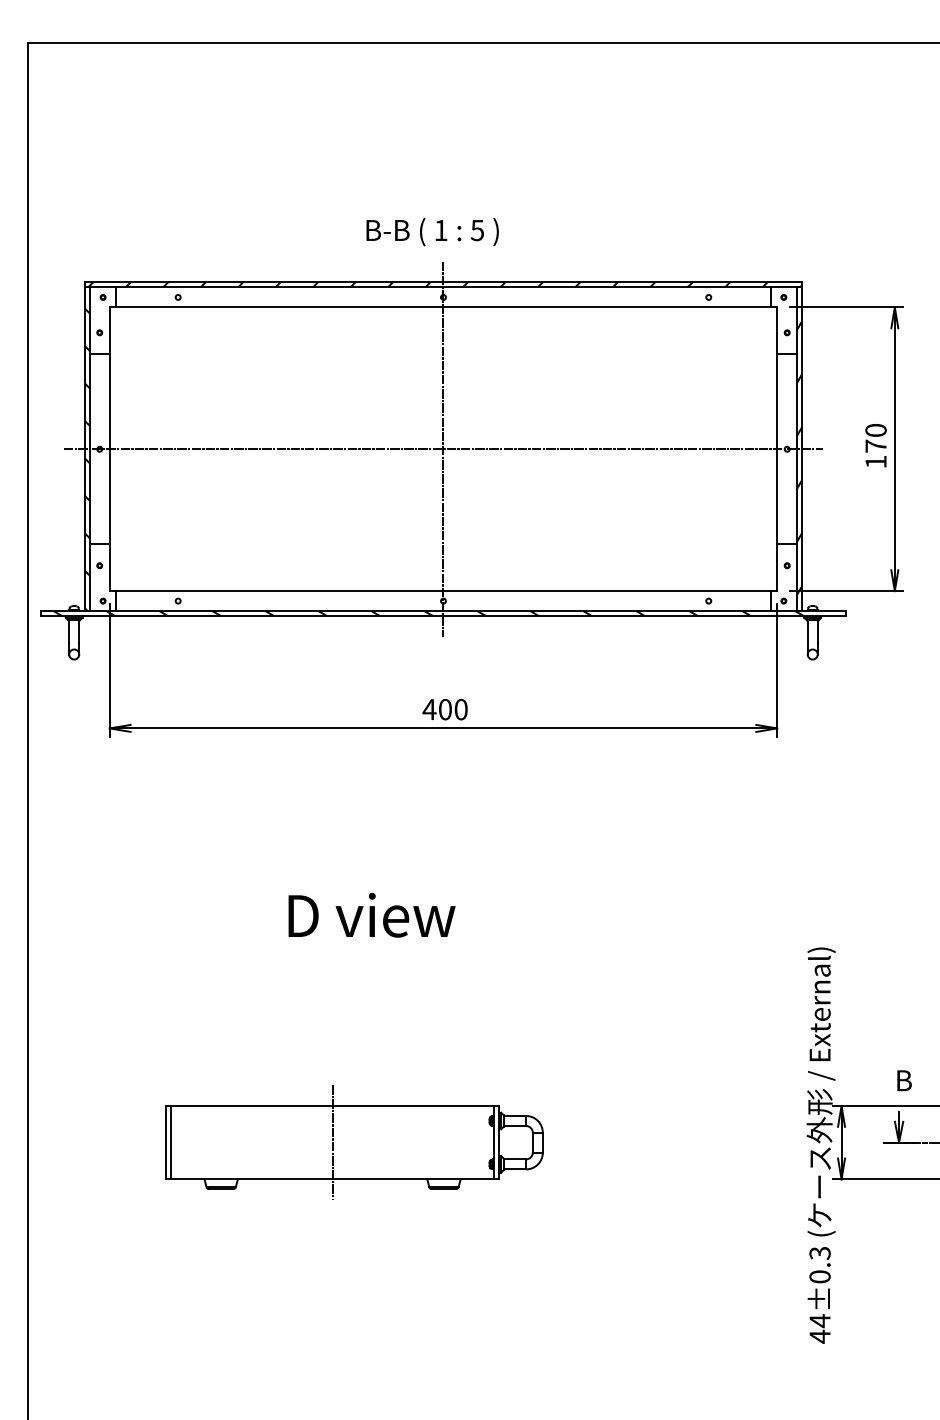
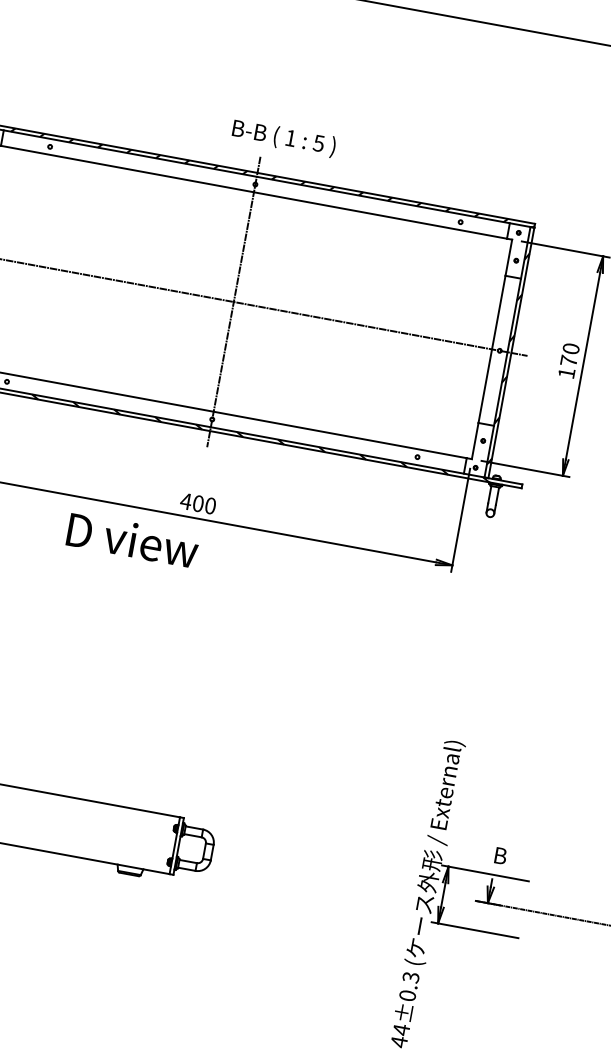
text: (432, 231) -> (283, 137), moved
text: (371, 915) -> (132, 540), moved
line: (332, 1142) -> (49, 822), removed

